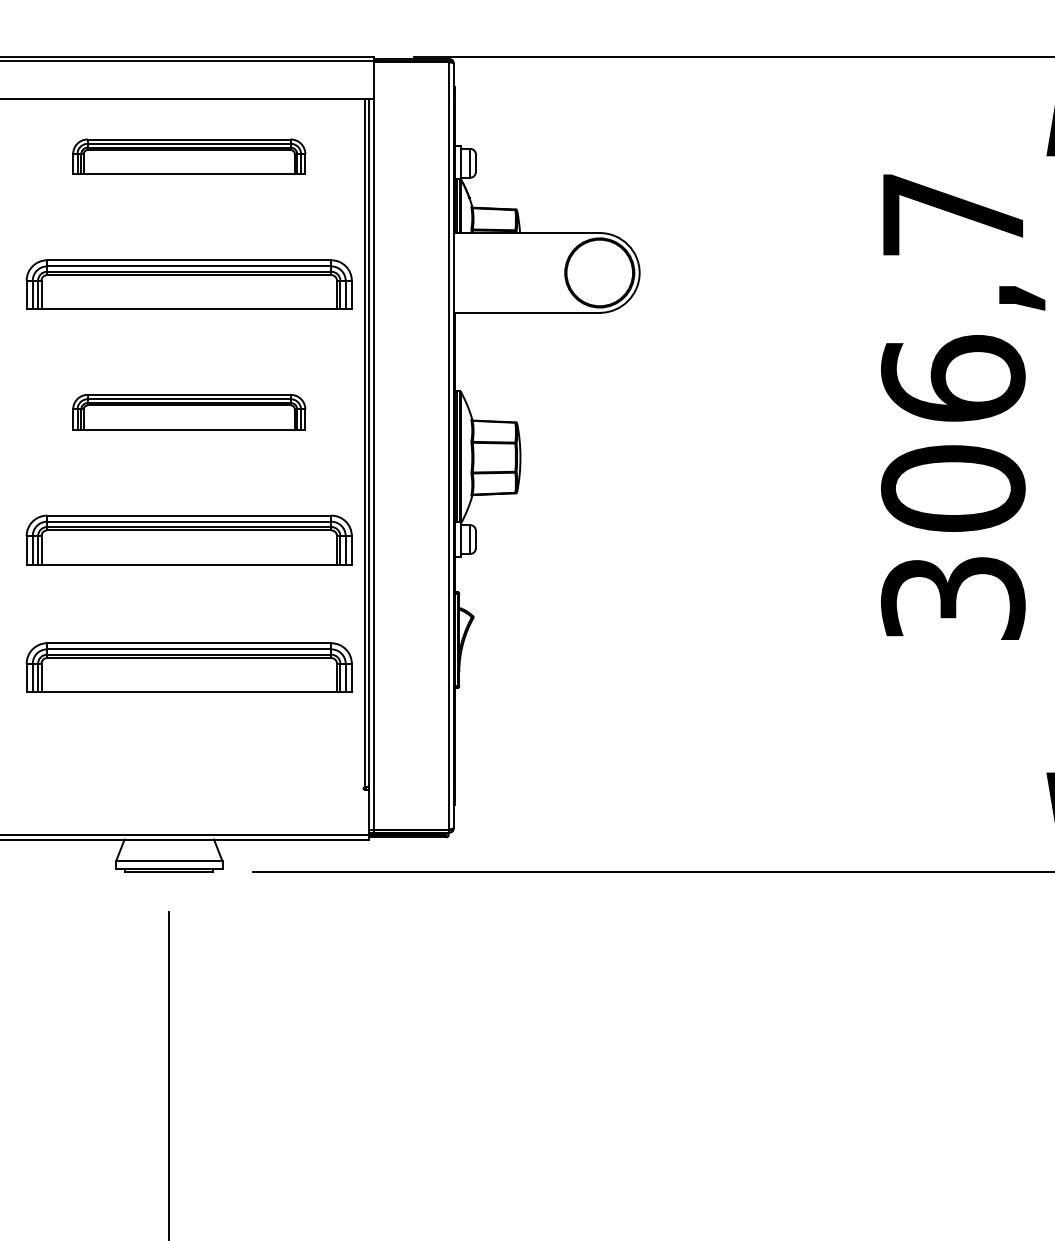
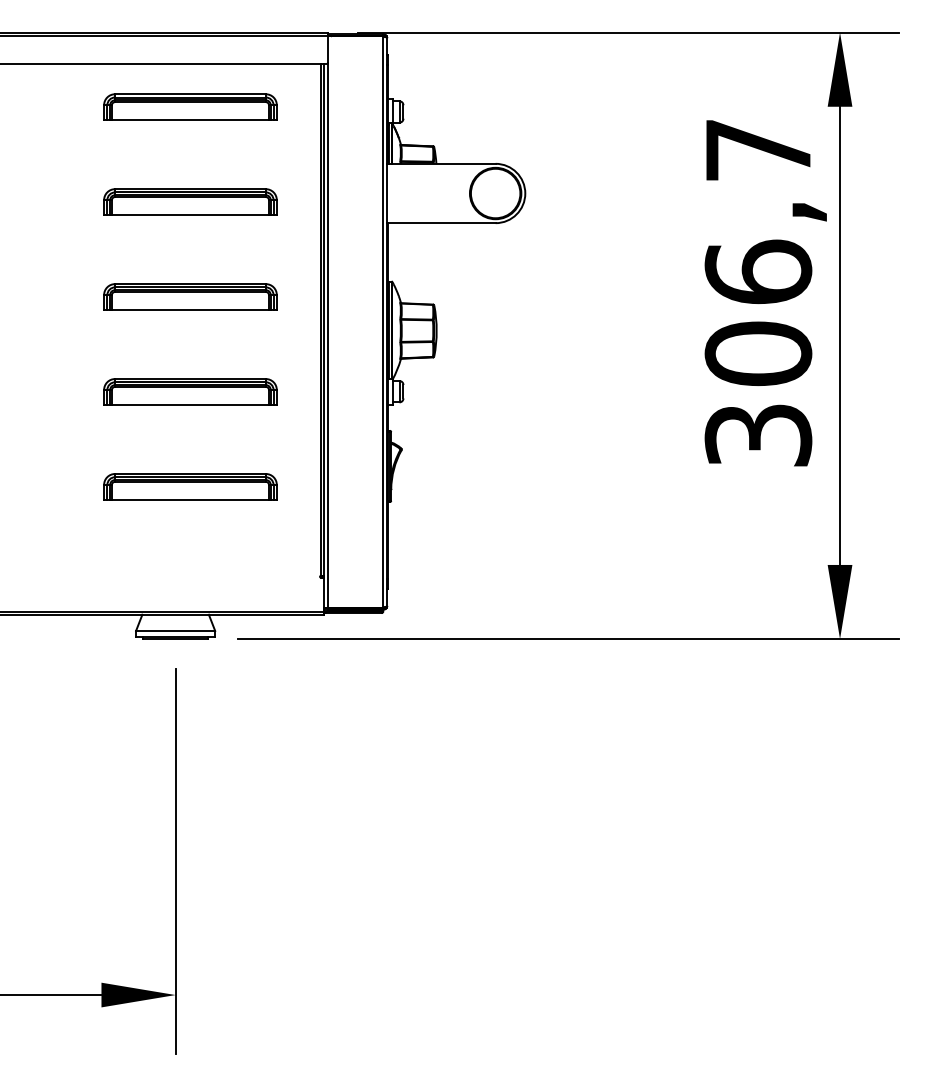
part: (189, 283) -> (190, 201), size x0.71
part: (189, 539) -> (190, 391), size x0.71
part: (189, 667) -> (190, 486), size x0.71

